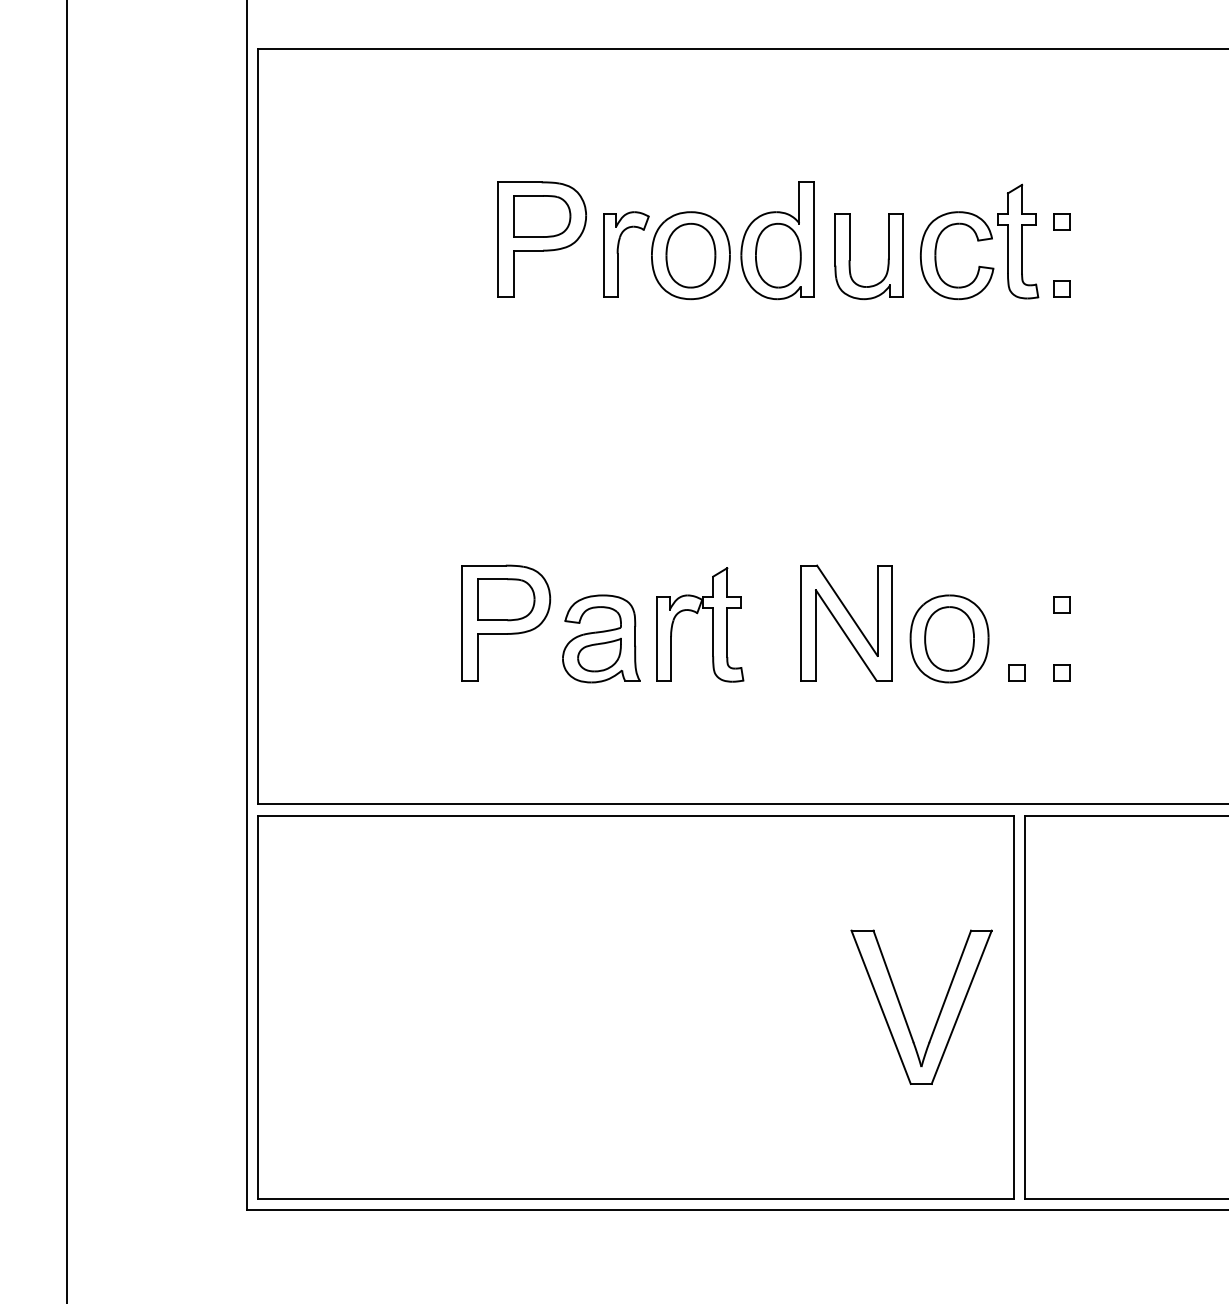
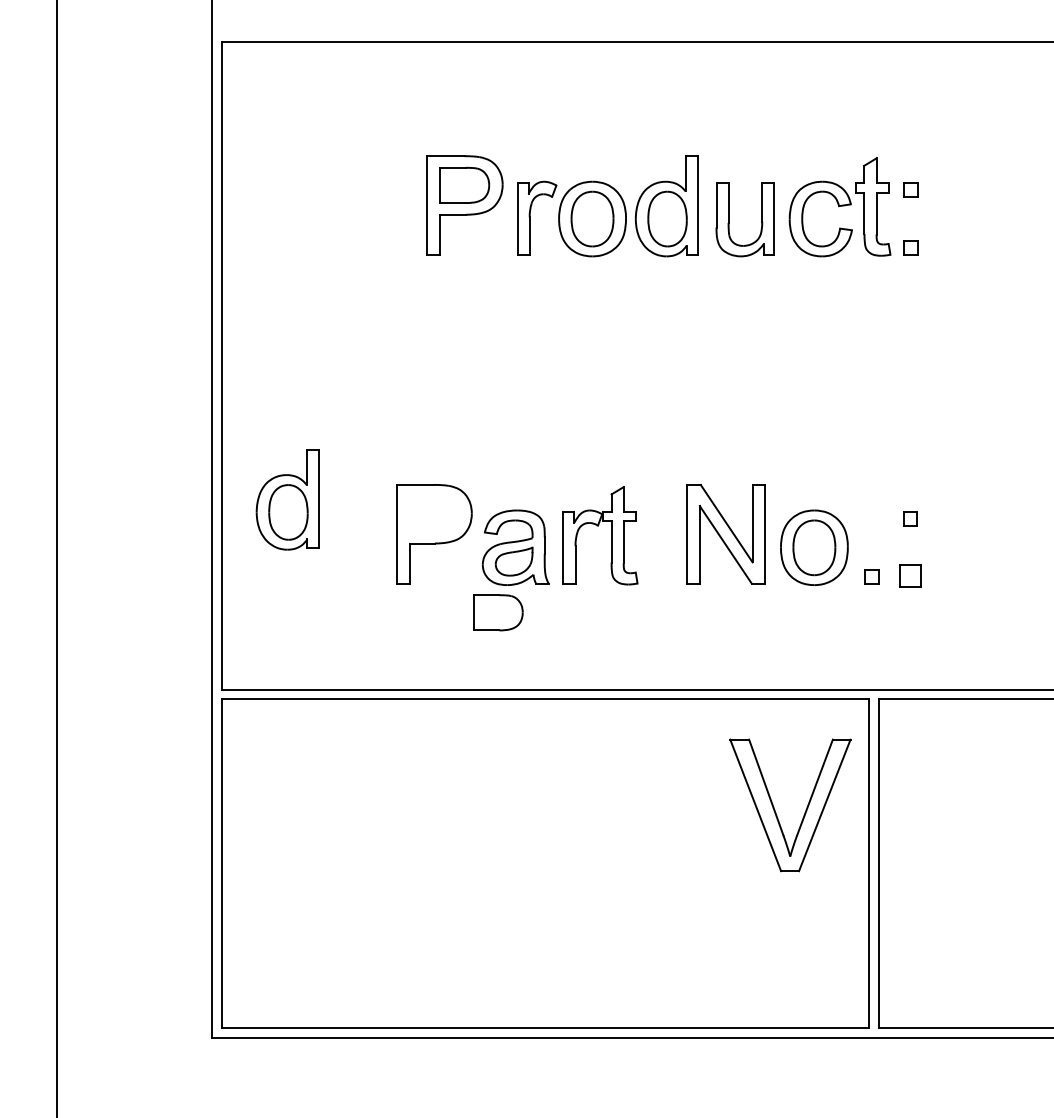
part: (335, 582) -> (287, 499), added
part: (506, 599) -> (498, 612), moved
part: (1061, 672) -> (910, 576), size x1.6
part: (904, 1013) -> (775, 810), moved

